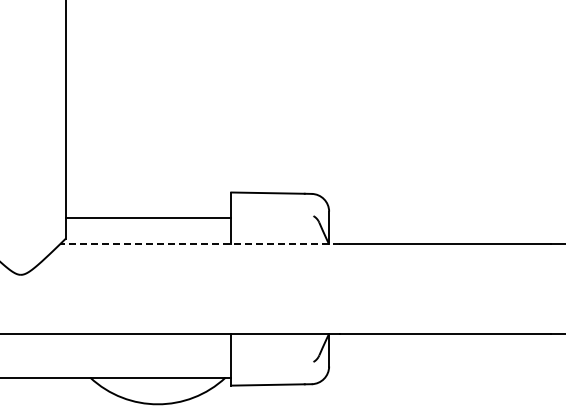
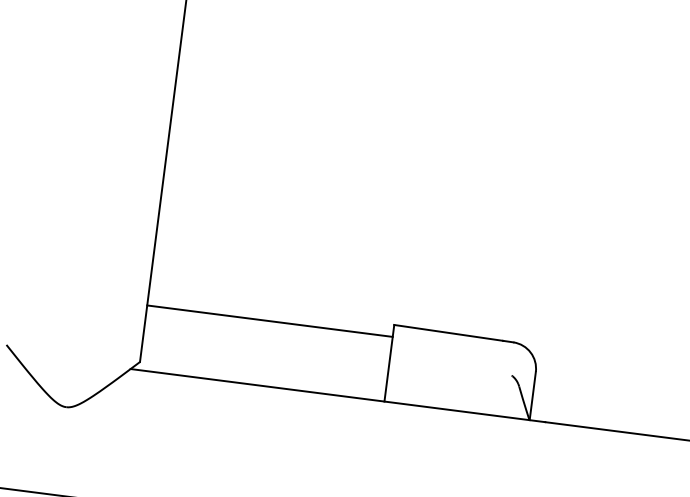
line: (148, 217) -> (269, 321), moved
line: (199, 244) -> (337, 396), dashed -> solid

